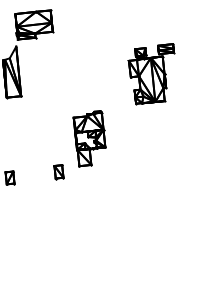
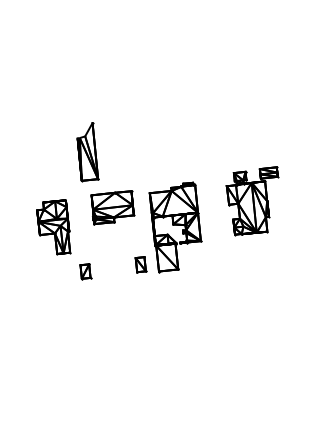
part: (33, 24) -> (112, 207), moved
part: (151, 74) -> (252, 201), moved
part: (89, 138) -> (175, 227), size x1.43

